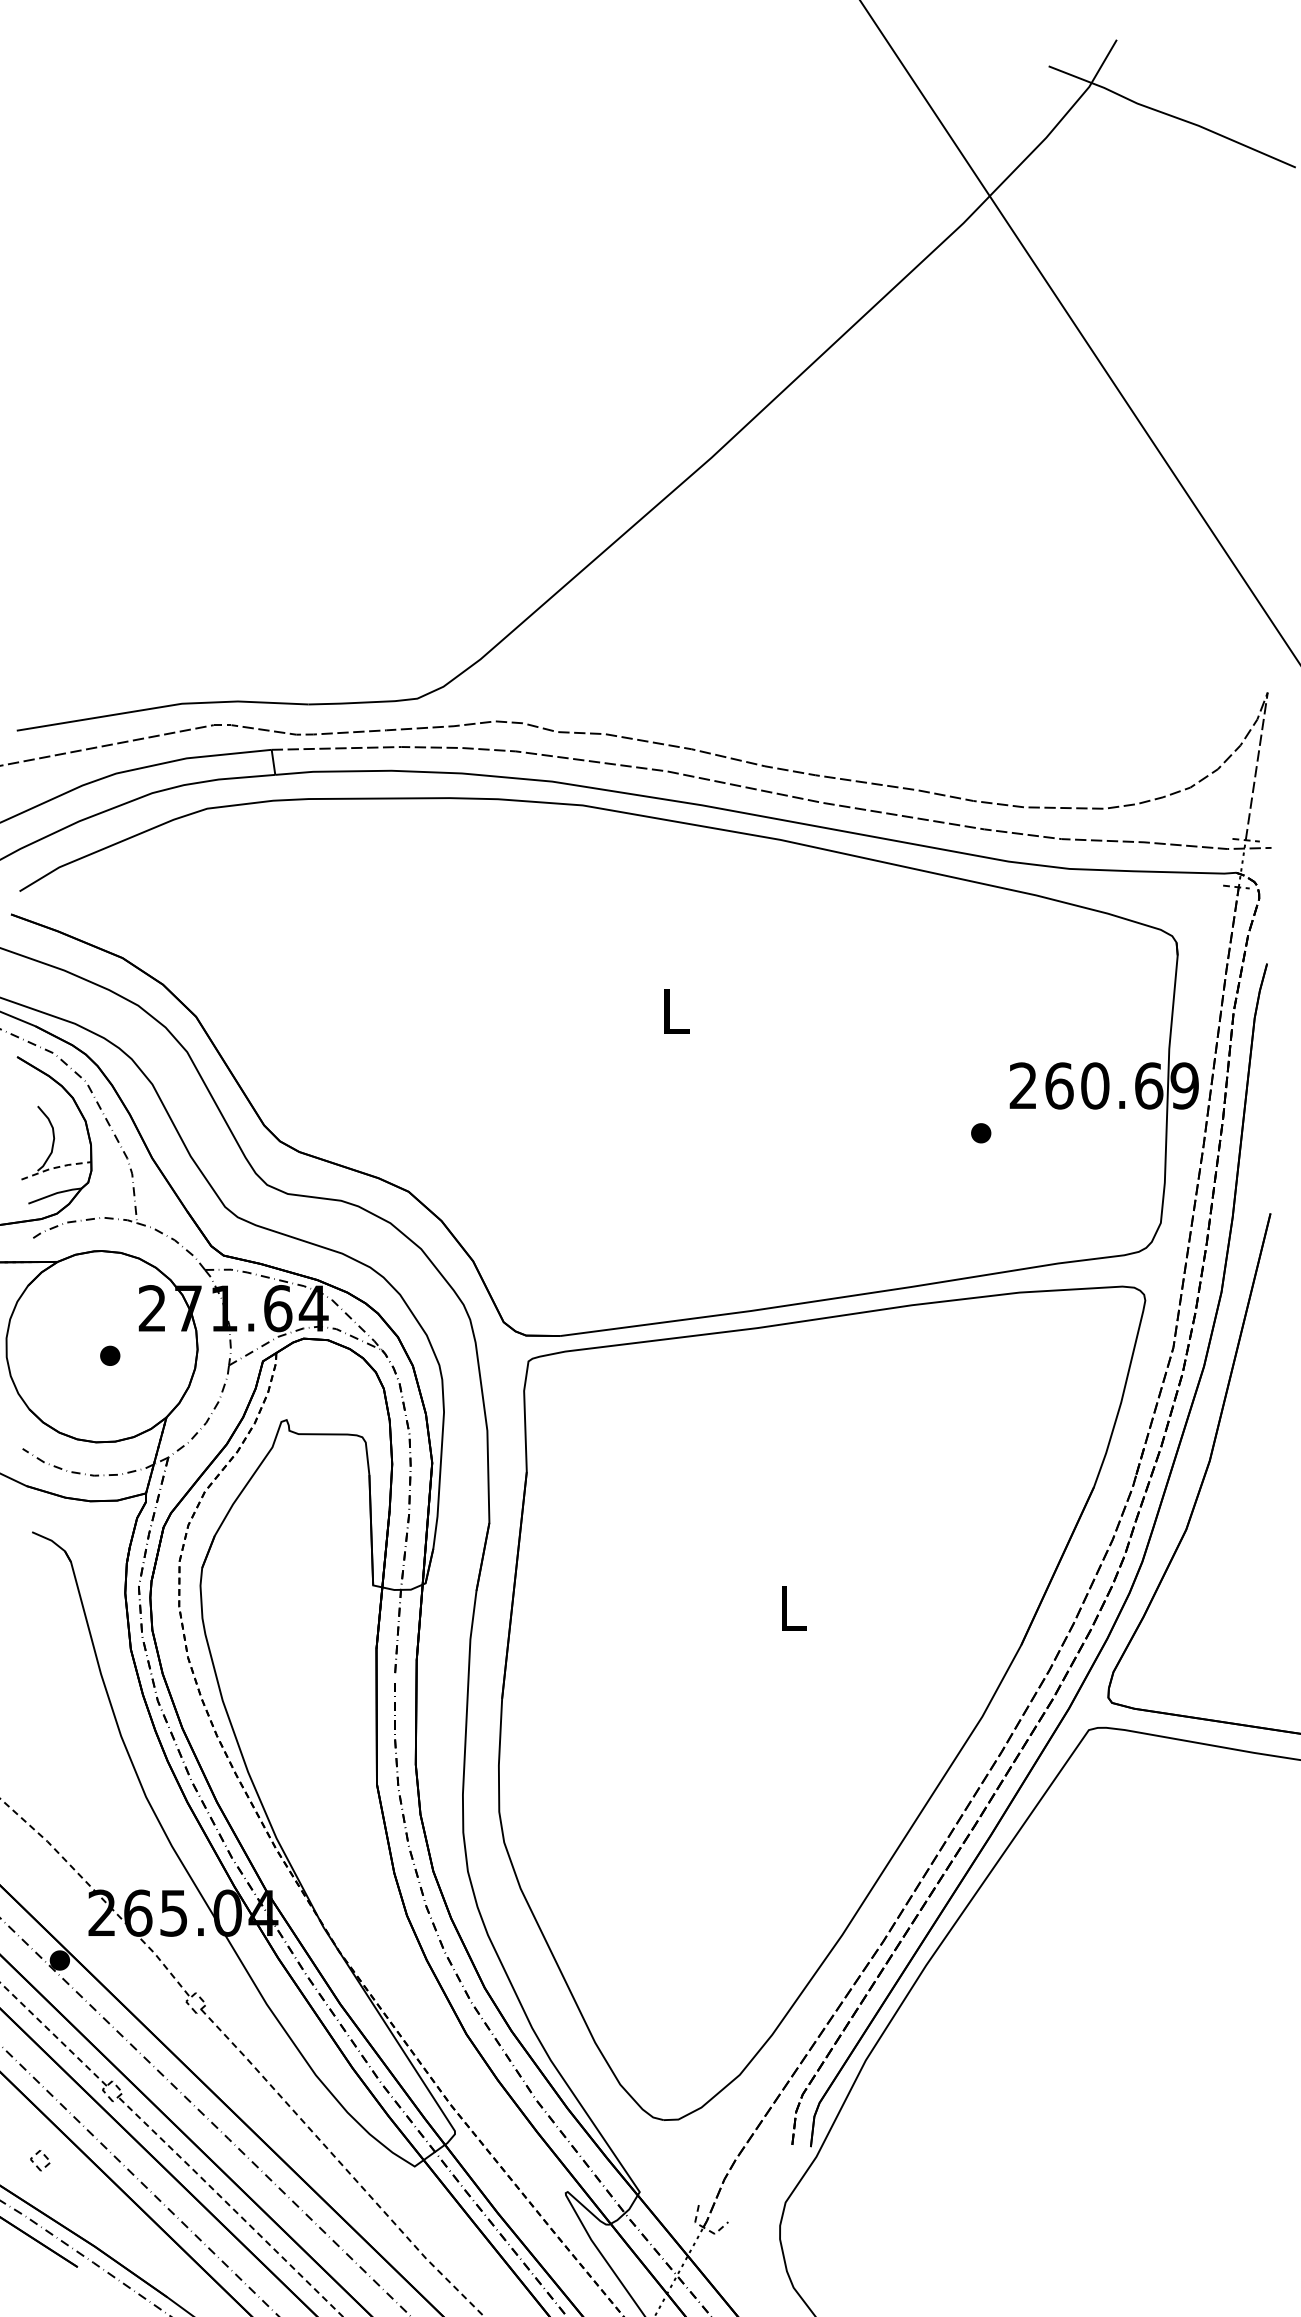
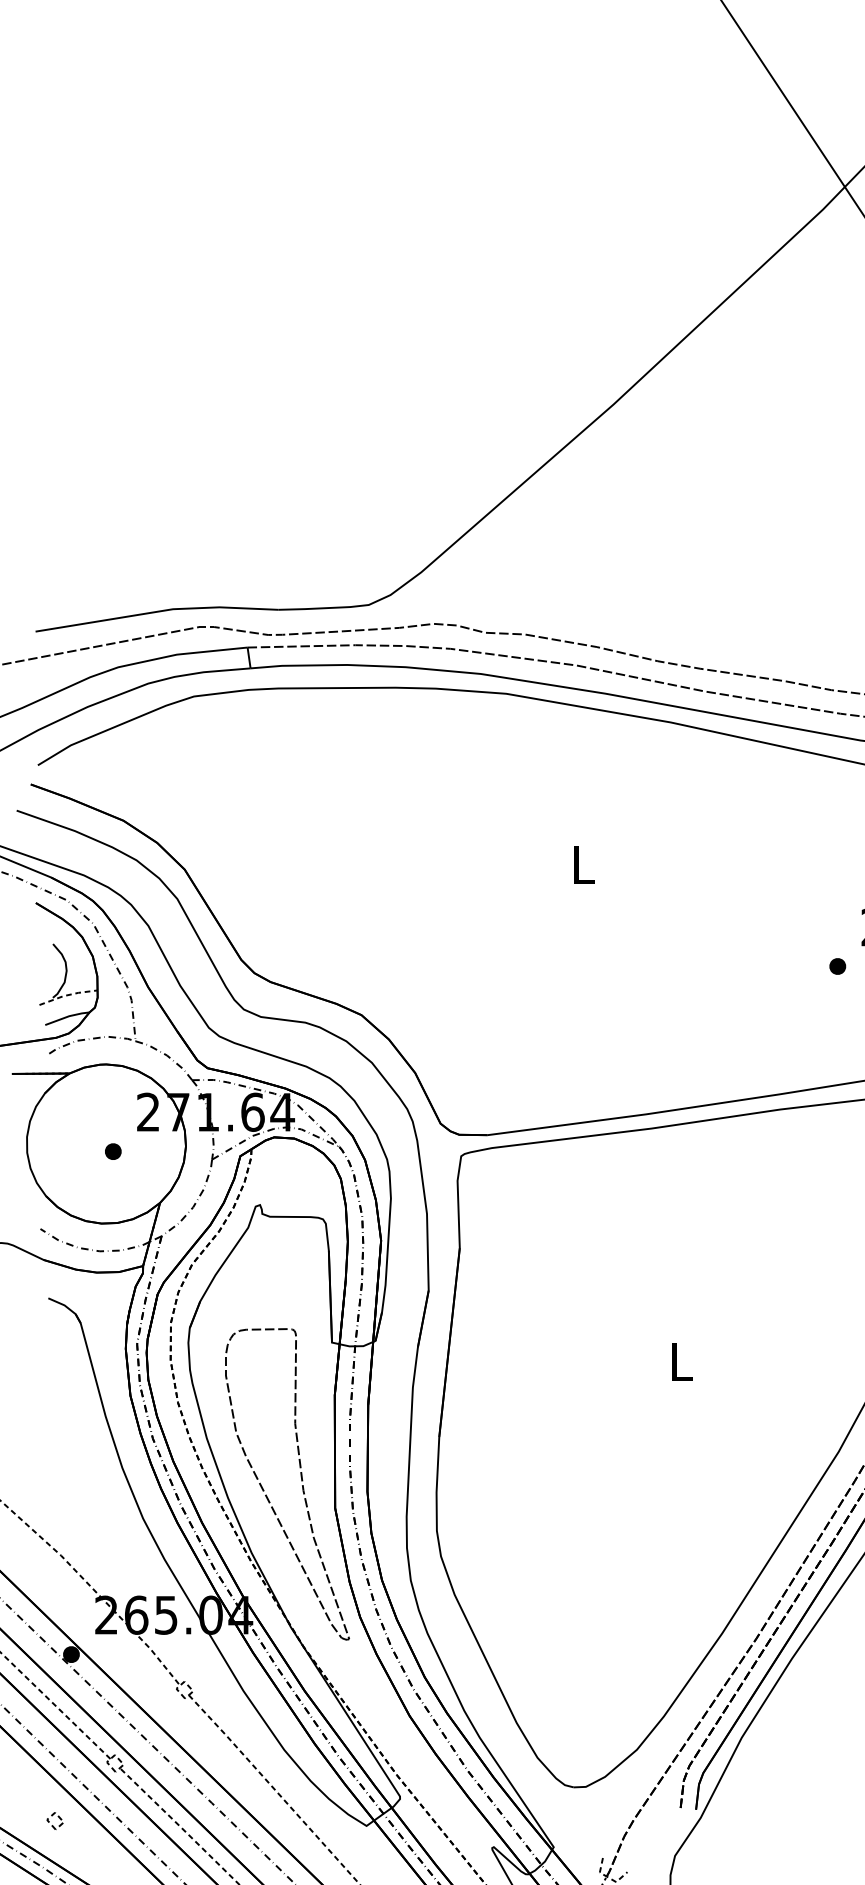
part: (336, 1752) -> (301, 1481), added

